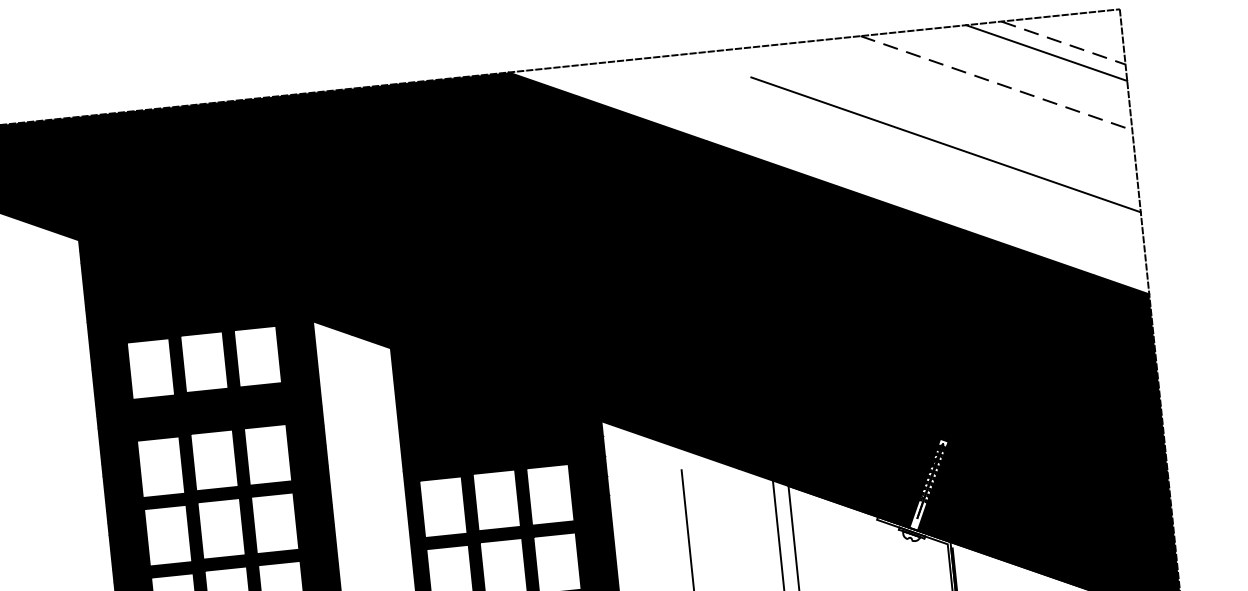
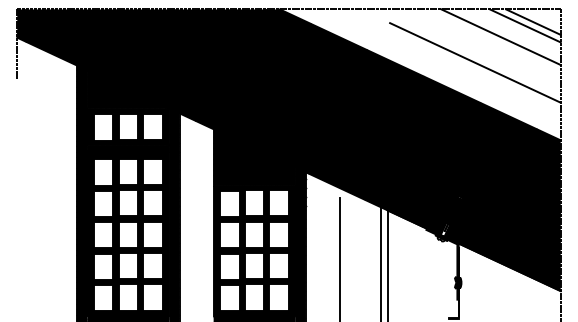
line: (1063, 43) -> (533, 22), dashed -> solid
line: (997, 83) -> (501, 37), dashed -> solid

